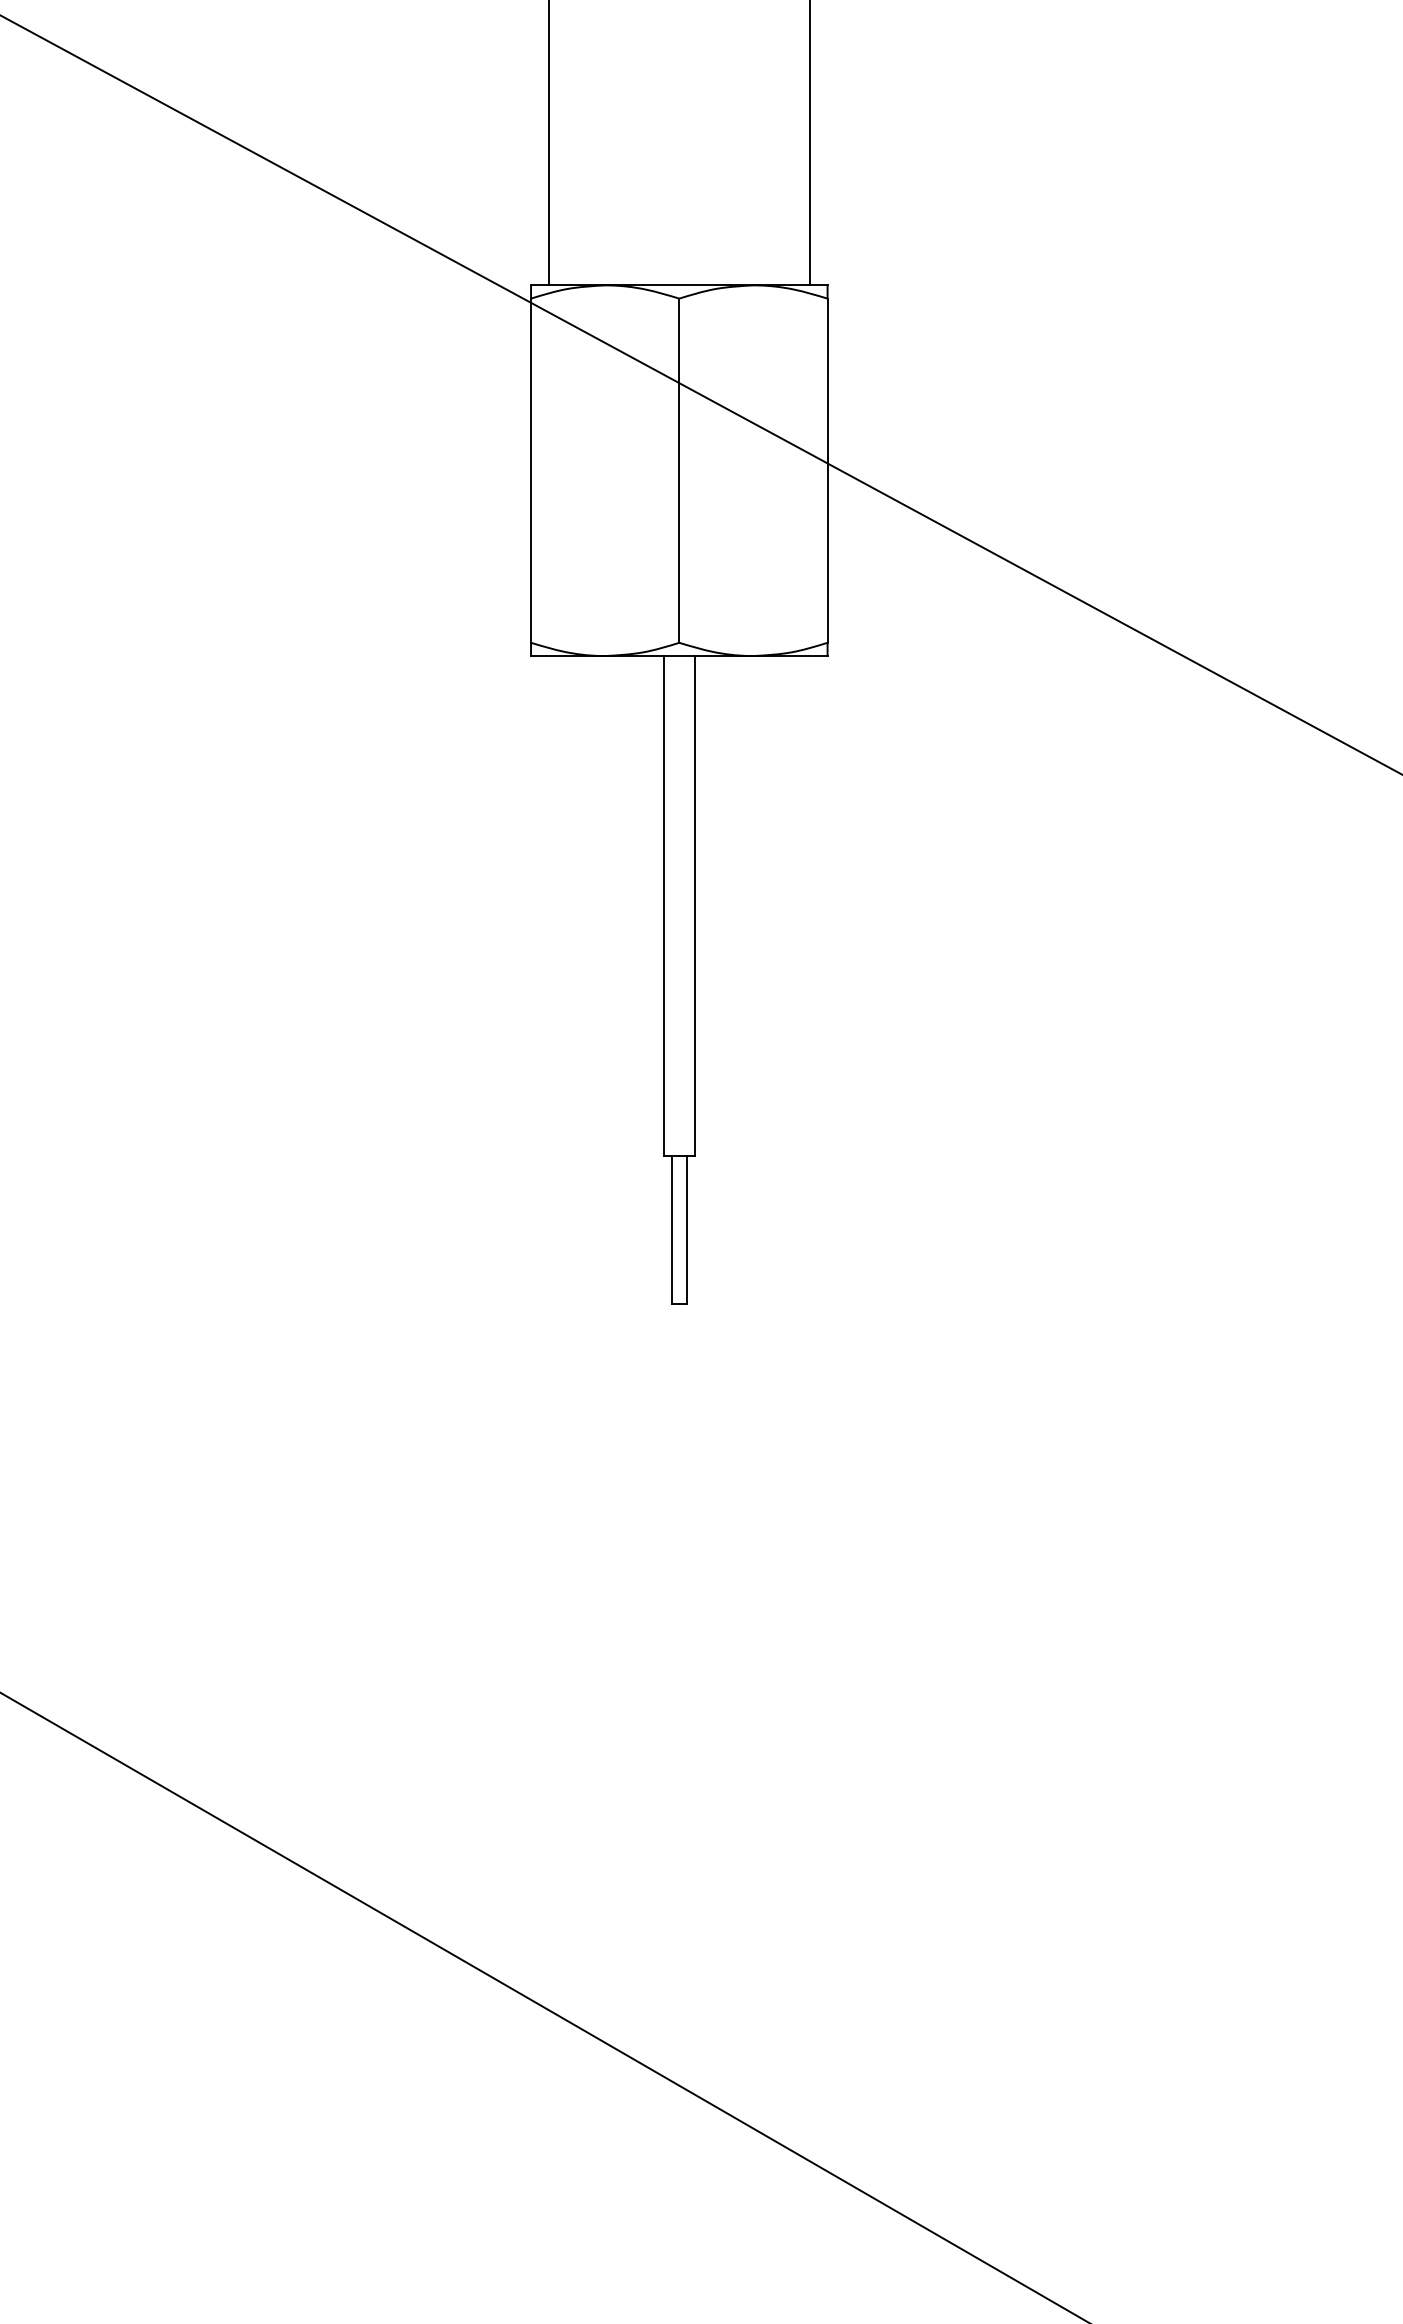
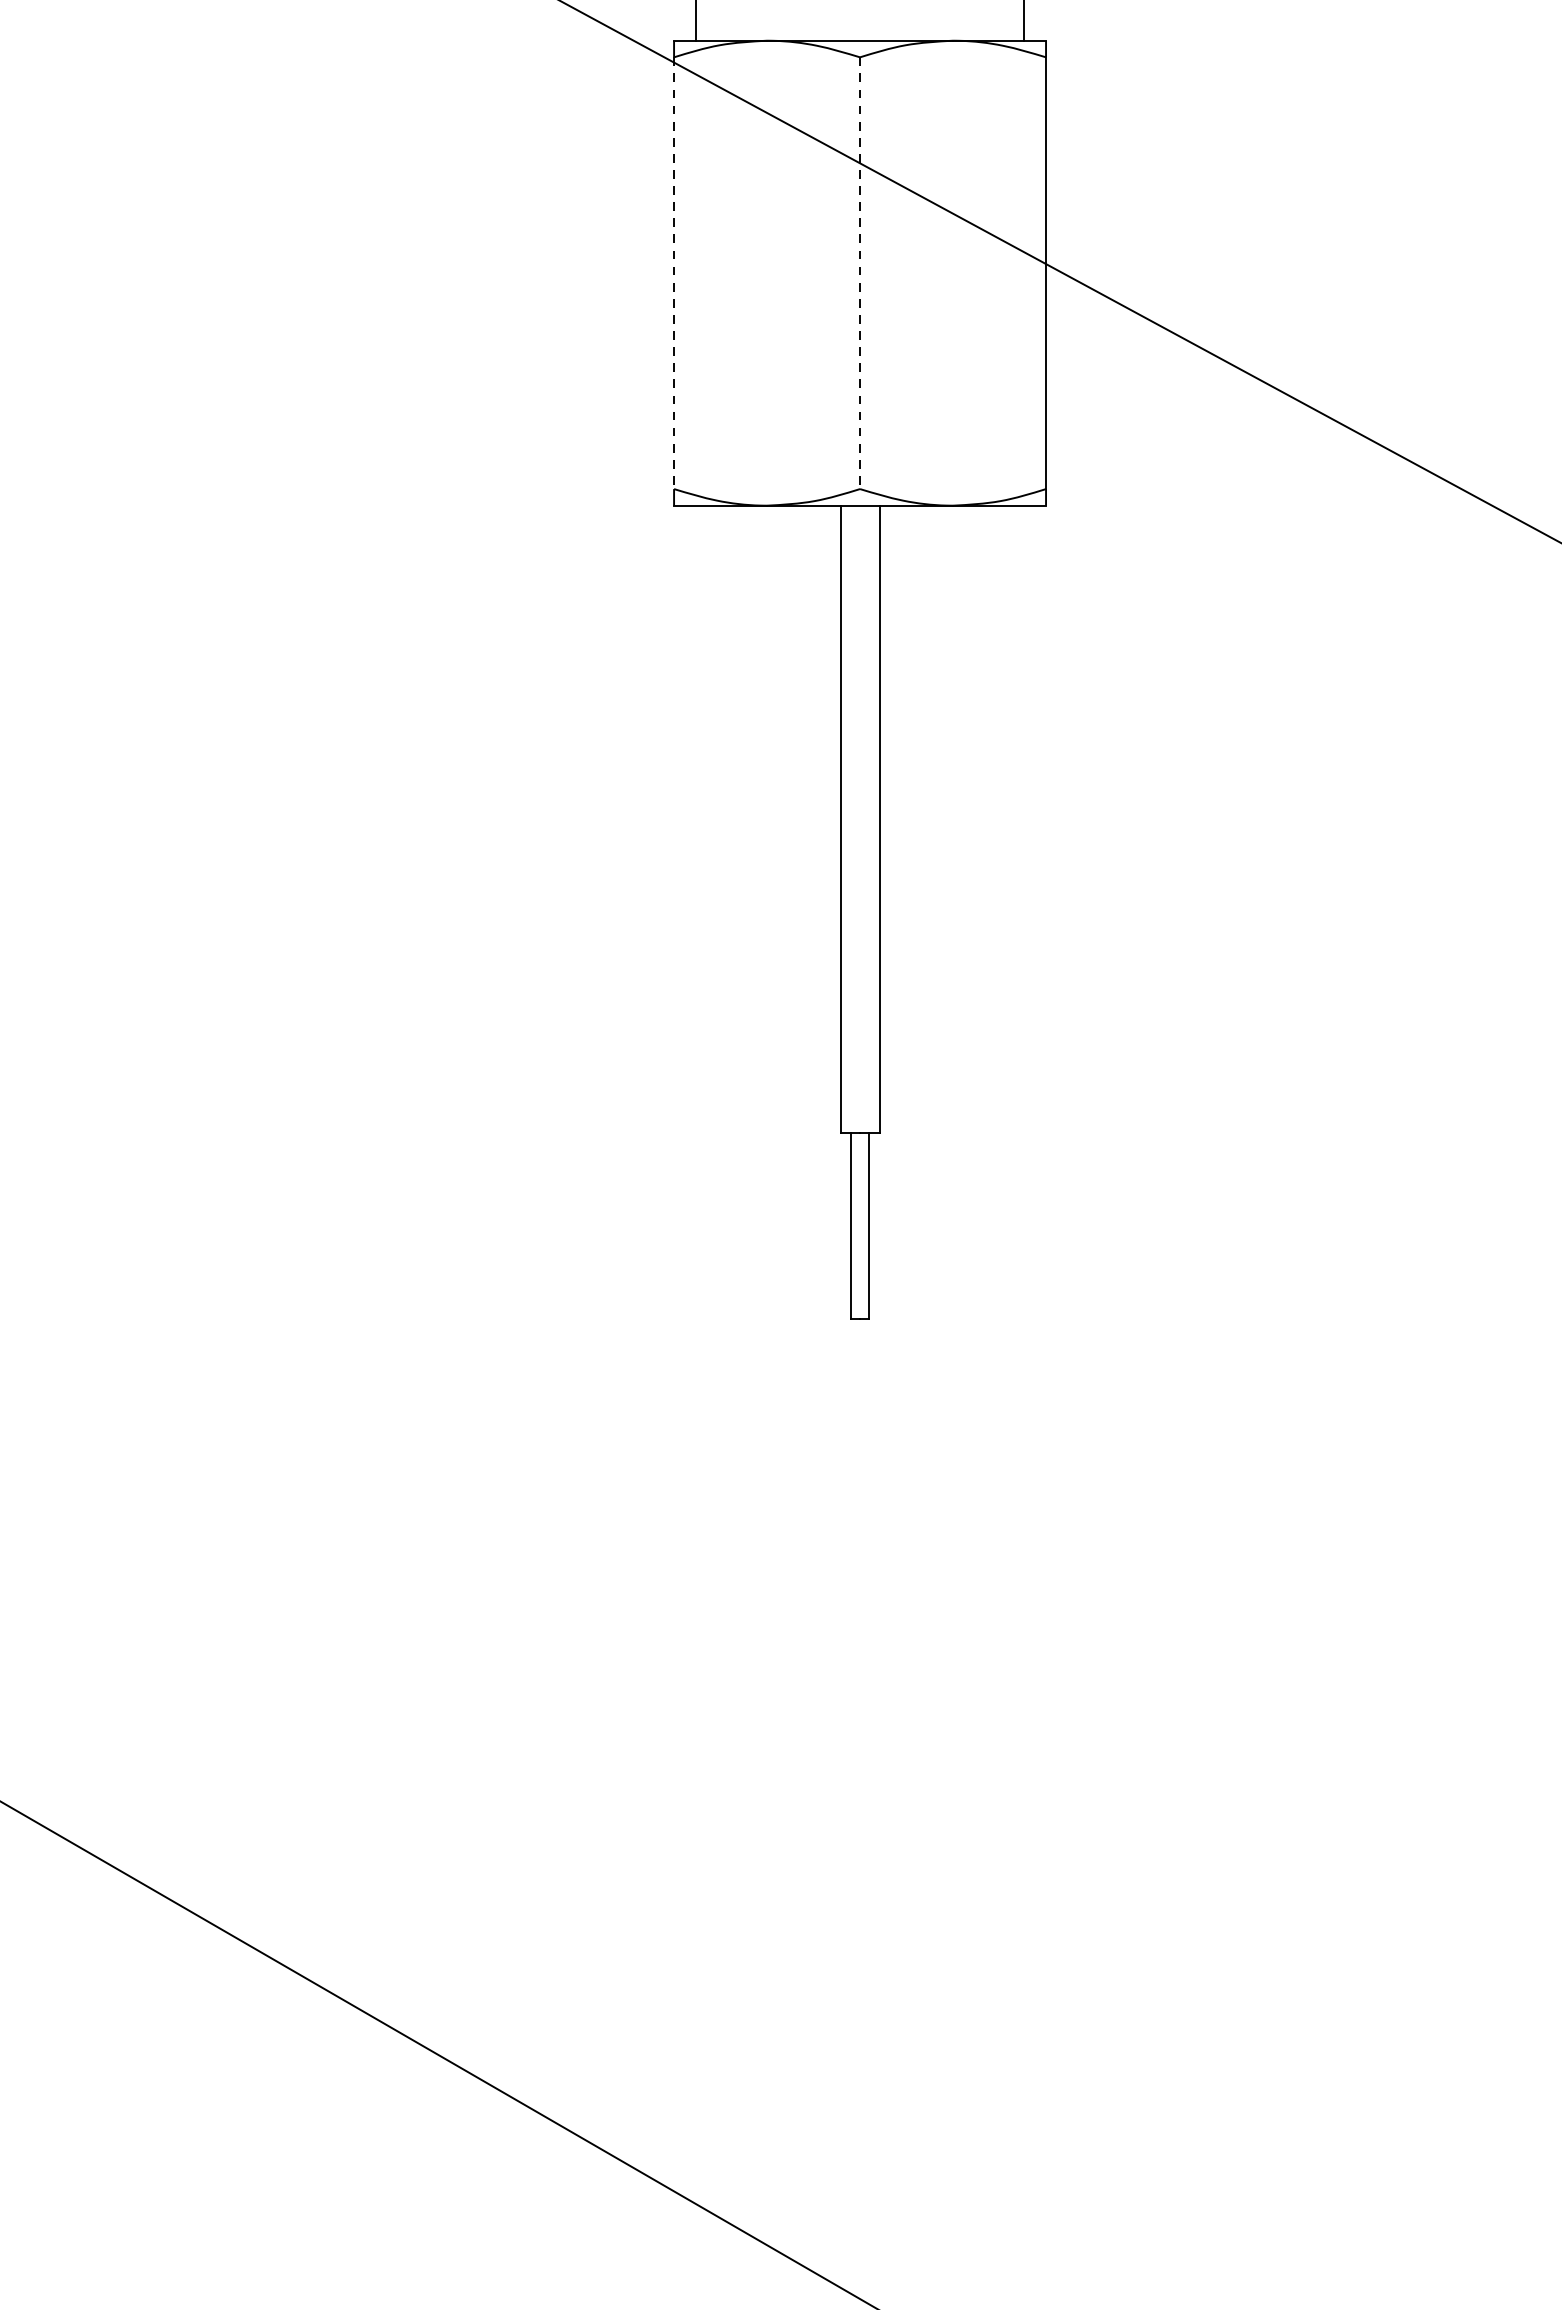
line: (531, 471) -> (674, 274), solid -> dashed
line: (679, 471) -> (860, 274), solid -> dashed

